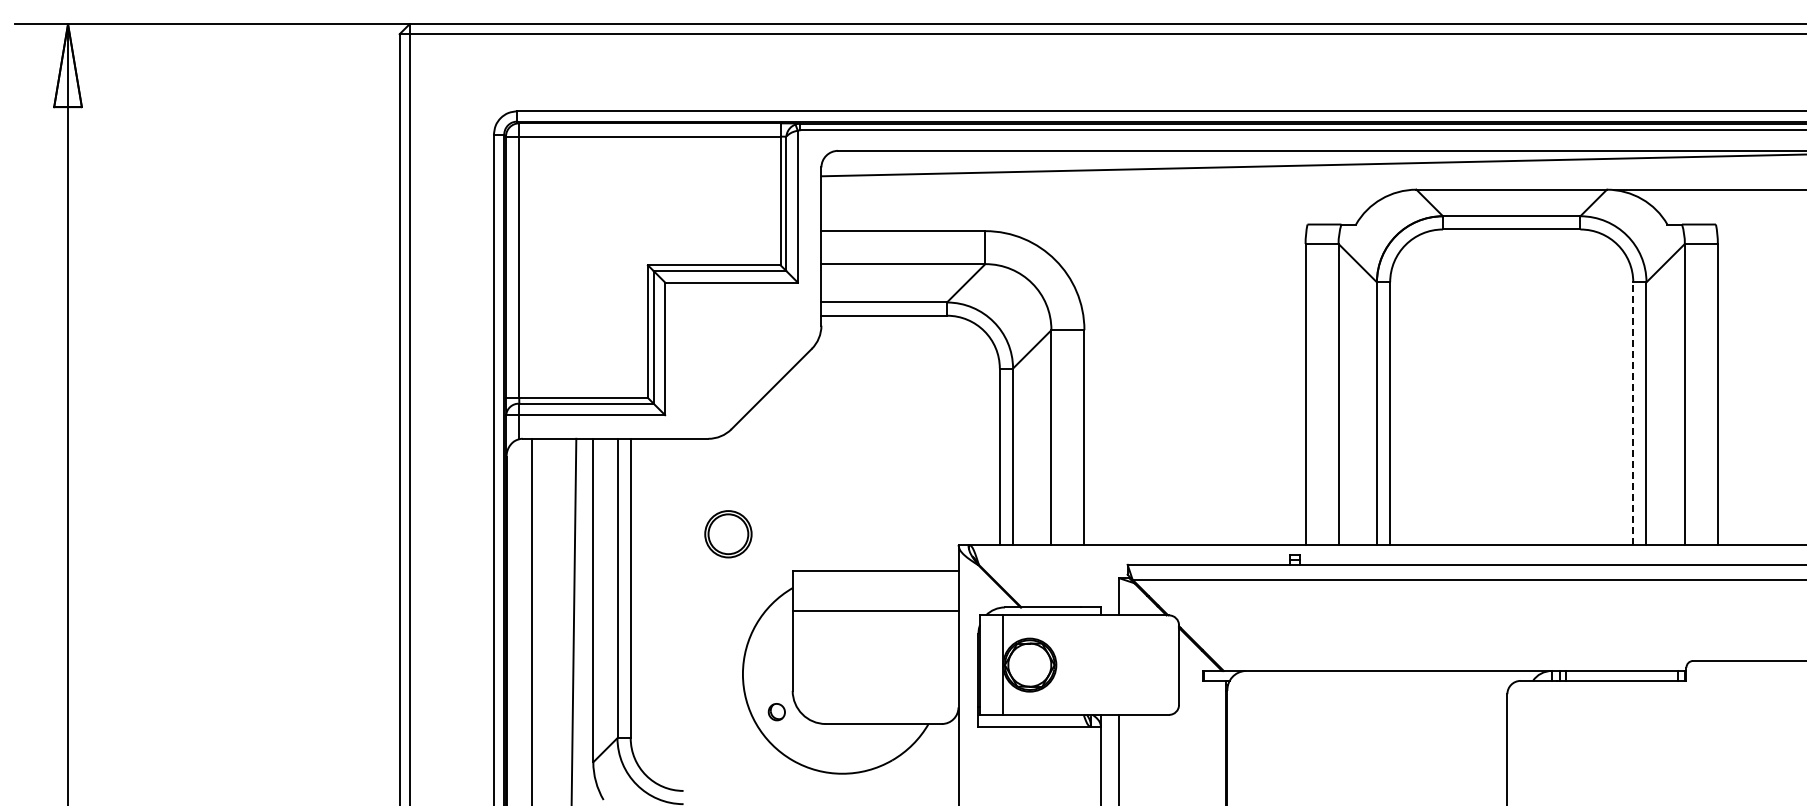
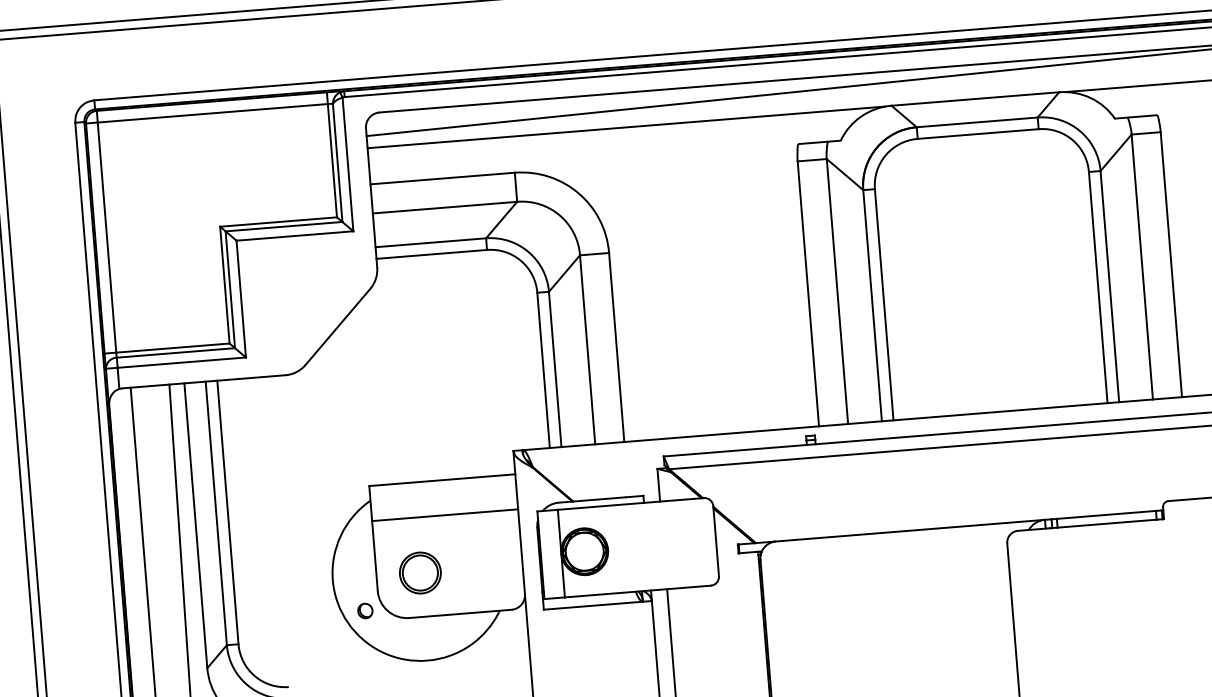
line: (1115, 190) -> (626, 127), added
line: (1633, 413) -> (1098, 287), dashed -> solid
part: (728, 534) -> (420, 573), moved

